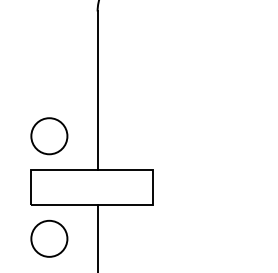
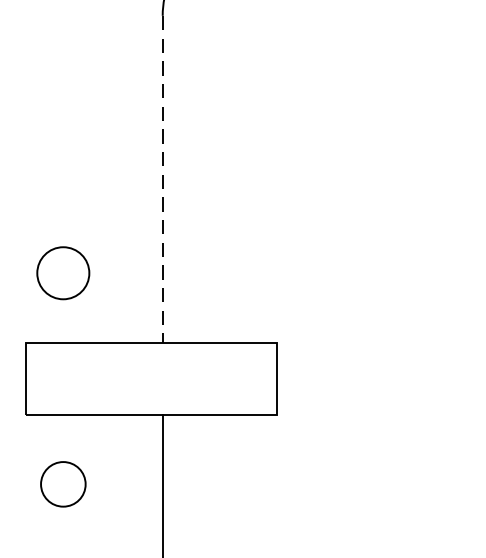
line: (97, 91) -> (162, 180), solid -> dashed
circle: (49, 136) -> (63, 273), size x0.7
circle: (49, 238) -> (63, 483), size x0.6

